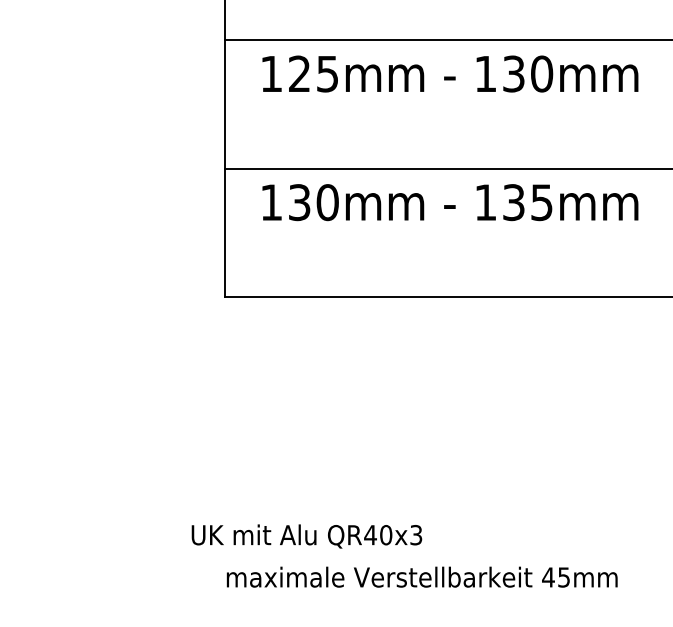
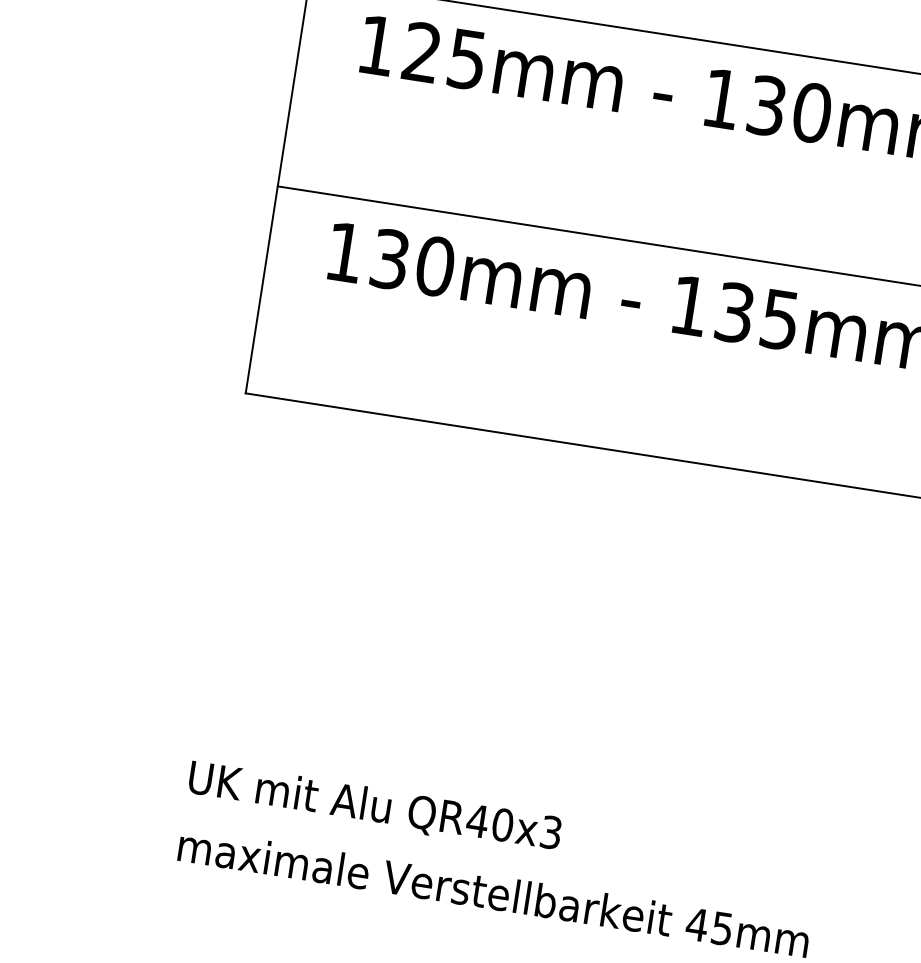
text: (306, 536) -> (374, 807), moved

